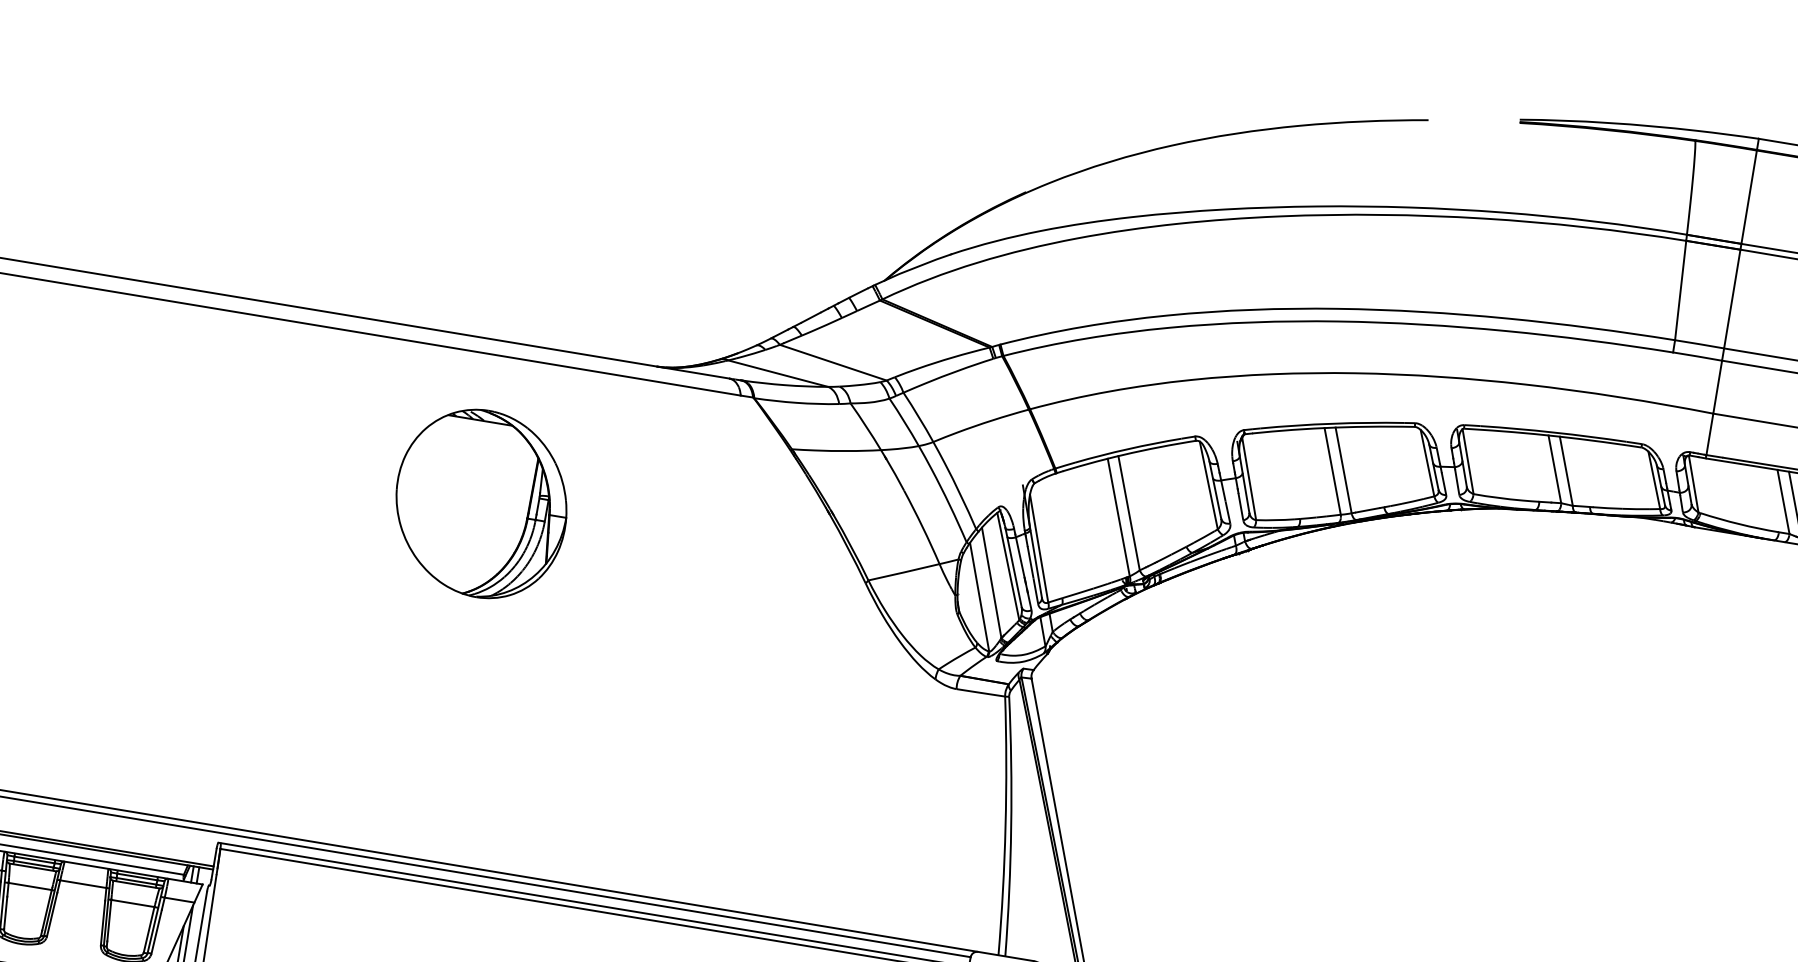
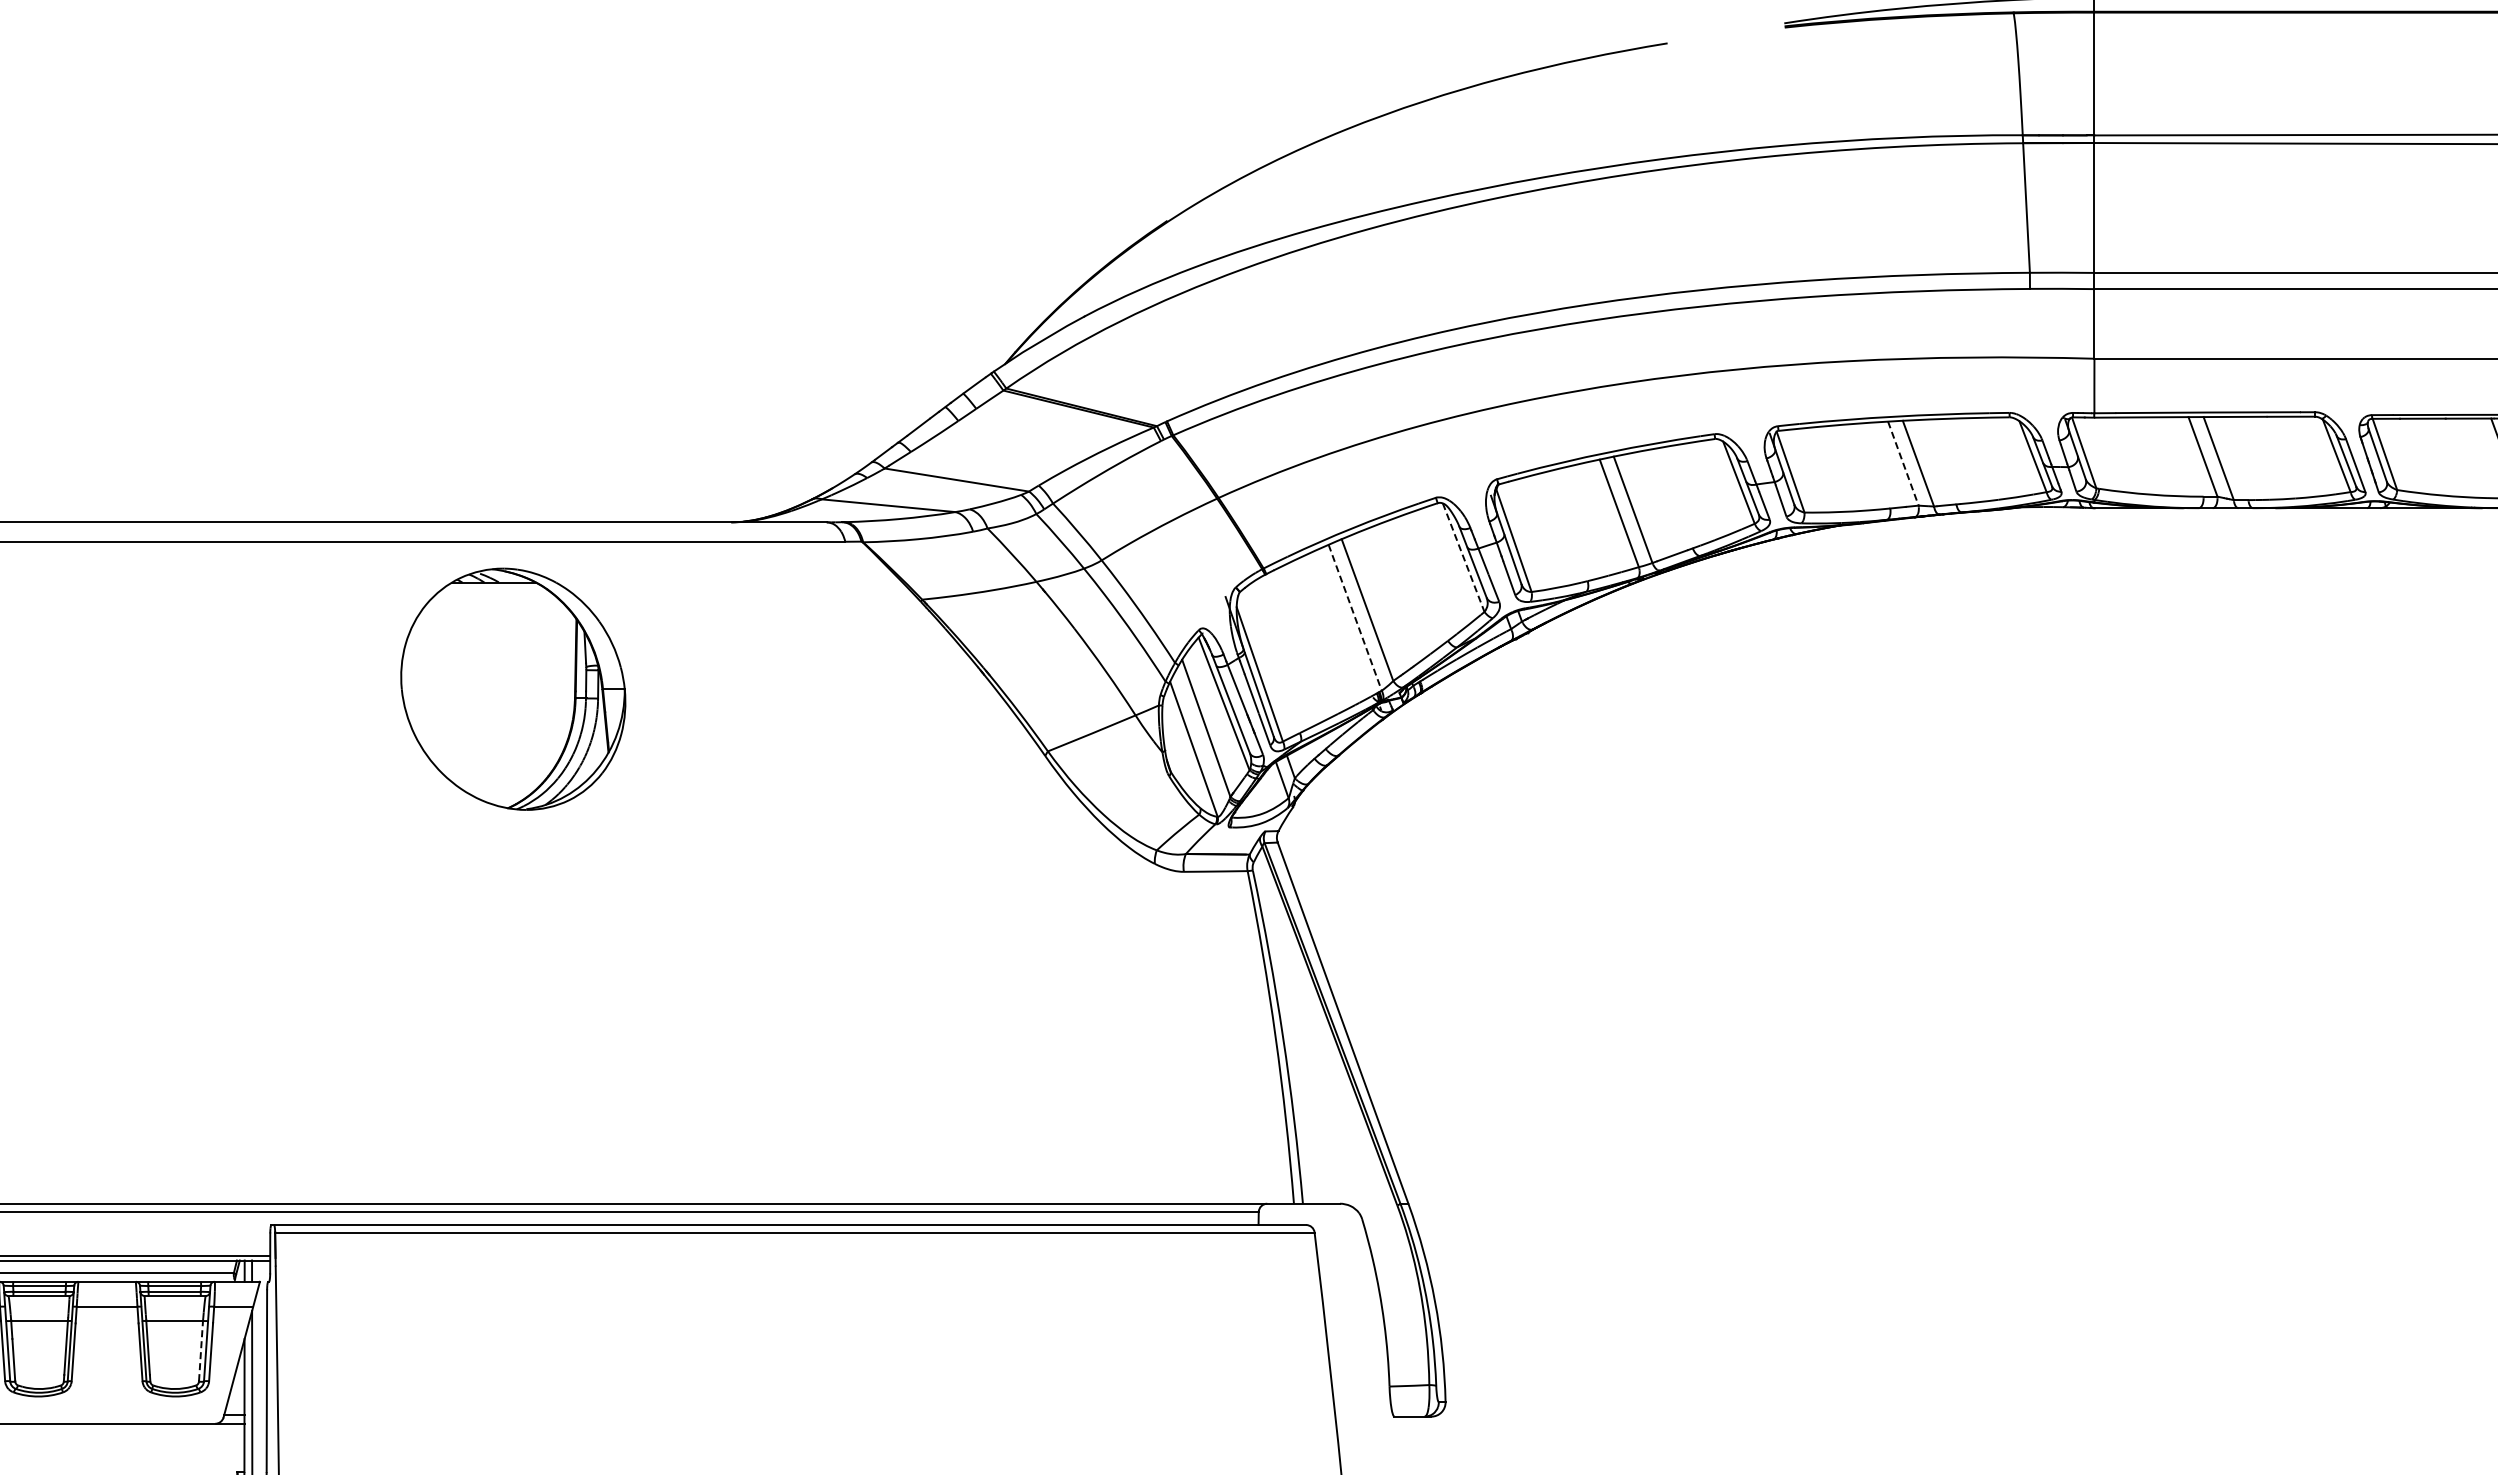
line: (1554, 469) -> (1903, 463), solid -> dashed
line: (1208, 486) -> (1463, 558), solid -> dashed
part: (481, 503) -> (513, 688), moved
line: (1119, 517) -> (1355, 617), solid -> dashed
line: (149, 929) -> (201, 1350), solid -> dashed

